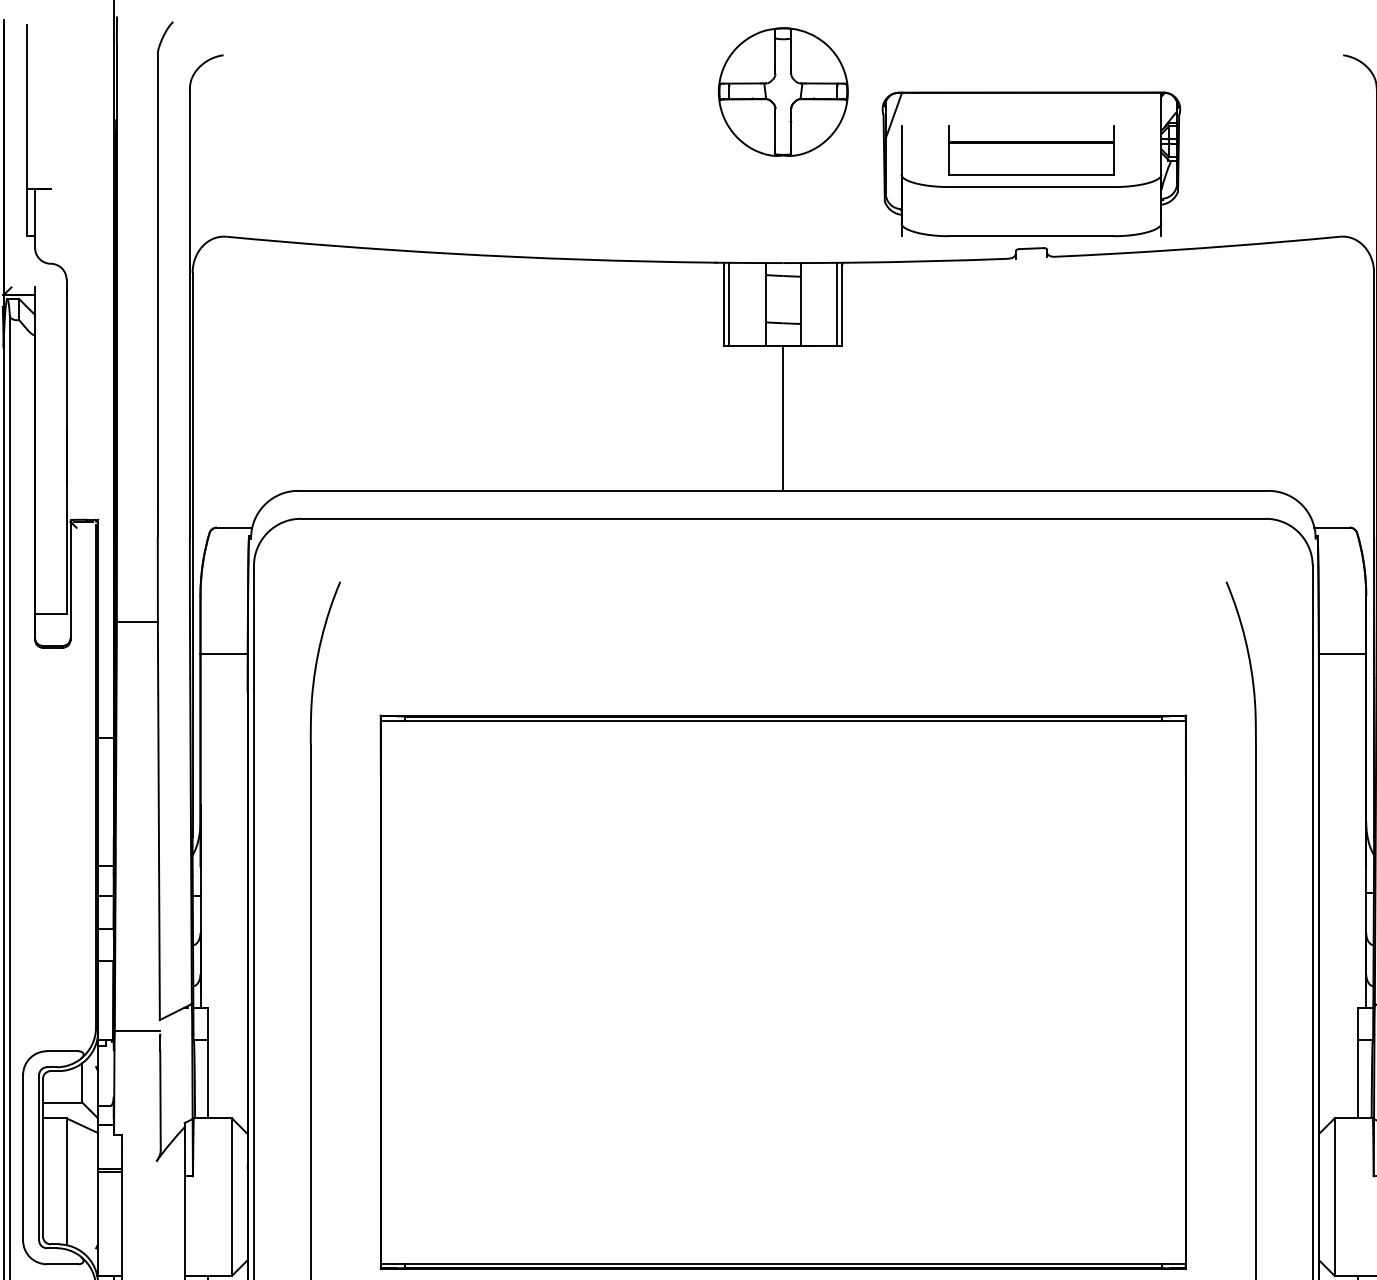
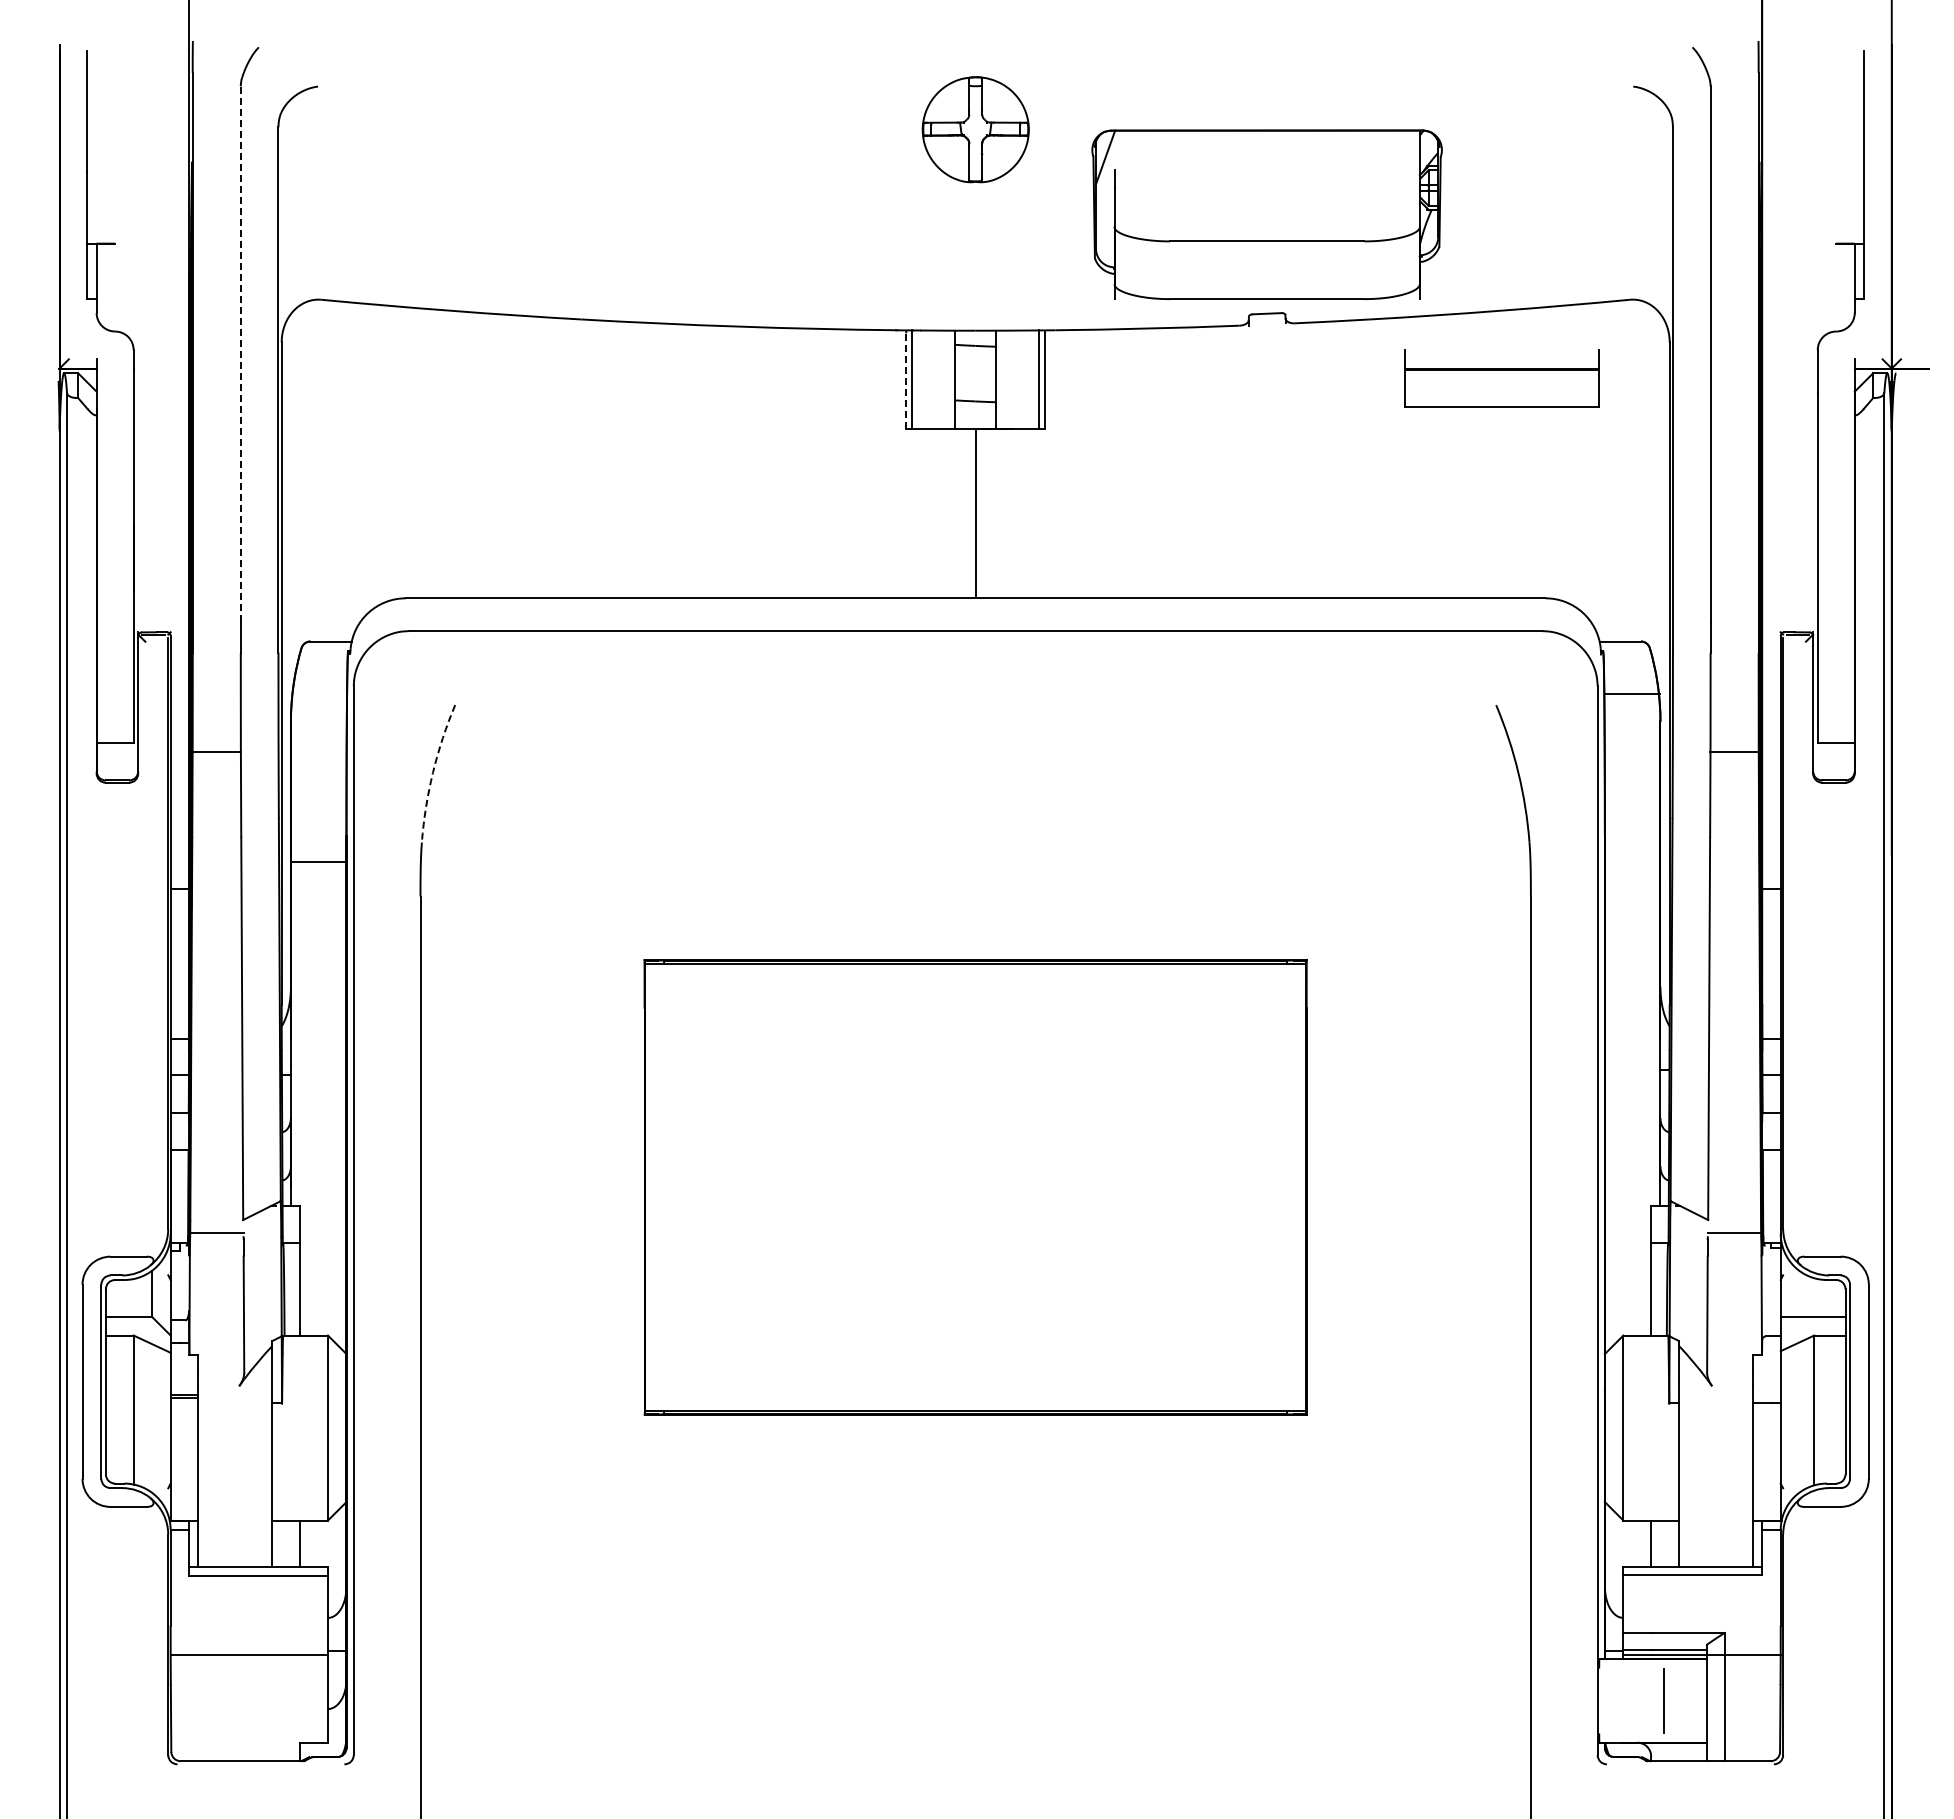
part: (783, 91) -> (975, 129), size x0.7
part: (1030, 150) -> (1501, 378), moved
line: (157, 282) -> (240, 353), solid -> dashed
line: (724, 306) -> (906, 381), solid -> dashed
arc: (321, 639) -> (433, 772), solid -> dashed
line: (223, 653) -> (318, 861), moved
line: (1342, 653) -> (1632, 693), moved
part: (783, 992) -> (975, 1187), size x0.7

